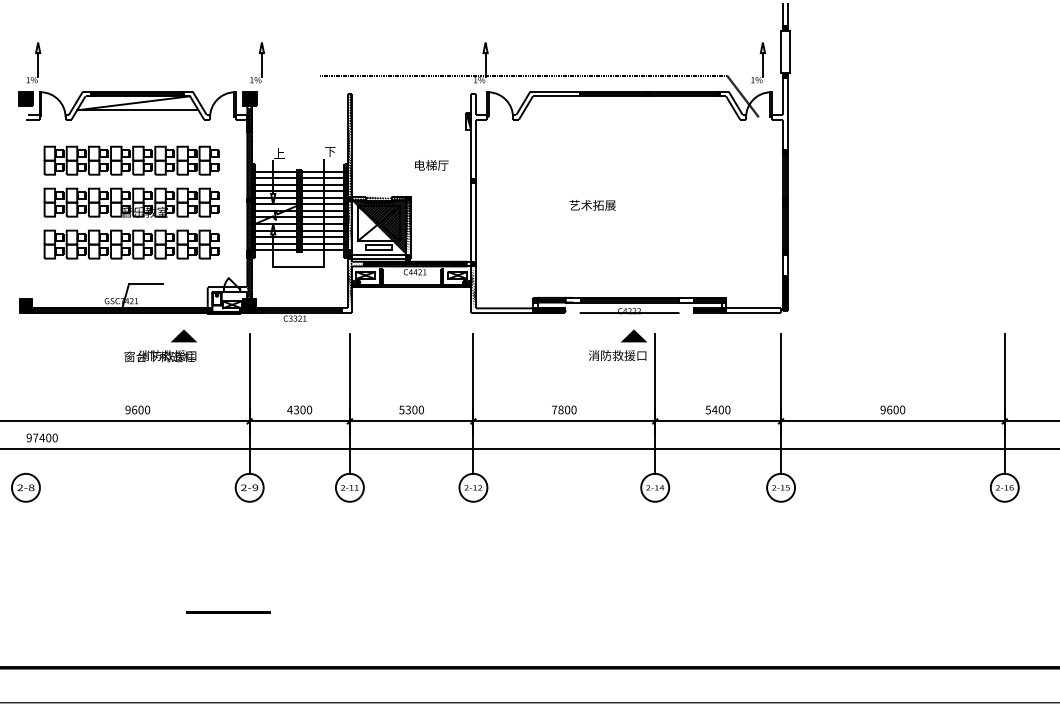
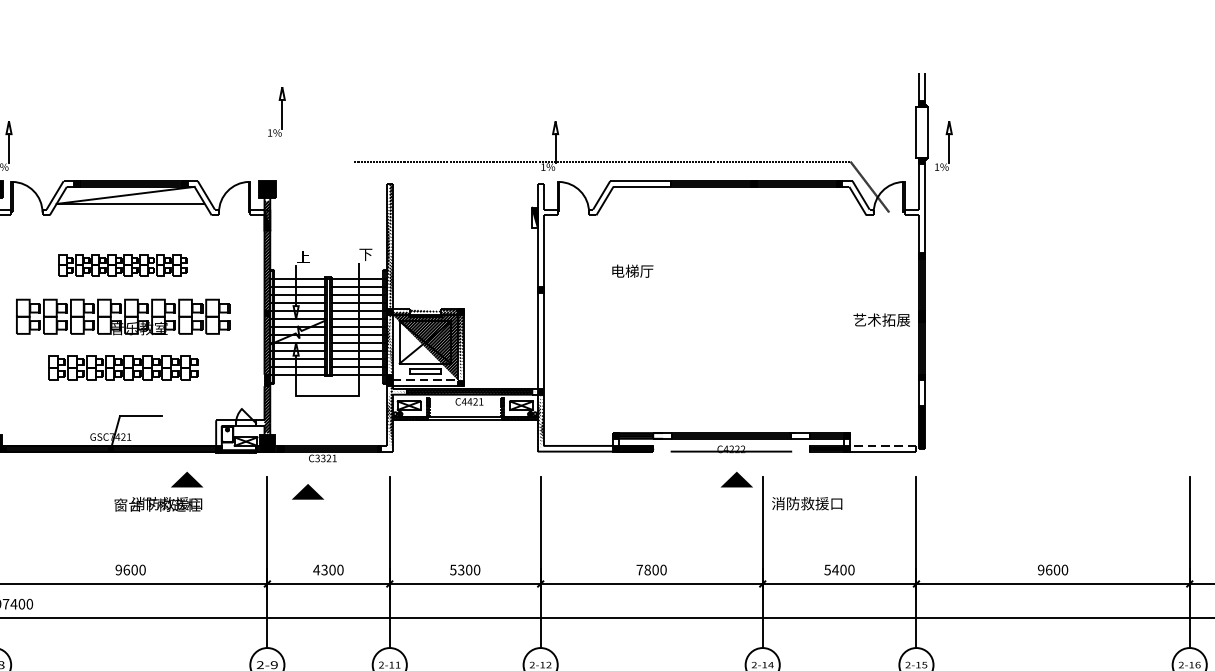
part: (257, 62) -> (276, 111), moved
part: (758, 62) -> (943, 145), moved
part: (131, 160) -> (123, 265), size x0.6
text: (431, 165) -> (632, 271), moved
text: (592, 205) -> (881, 320), moved
part: (131, 244) -> (123, 367), size x0.7
line: (379, 254) -> (425, 380), solid -> dashed
line: (753, 308) -> (882, 446), solid -> dashed
line: (282, 345) -> (307, 491), added
text: (617, 355) -> (807, 503), moved

